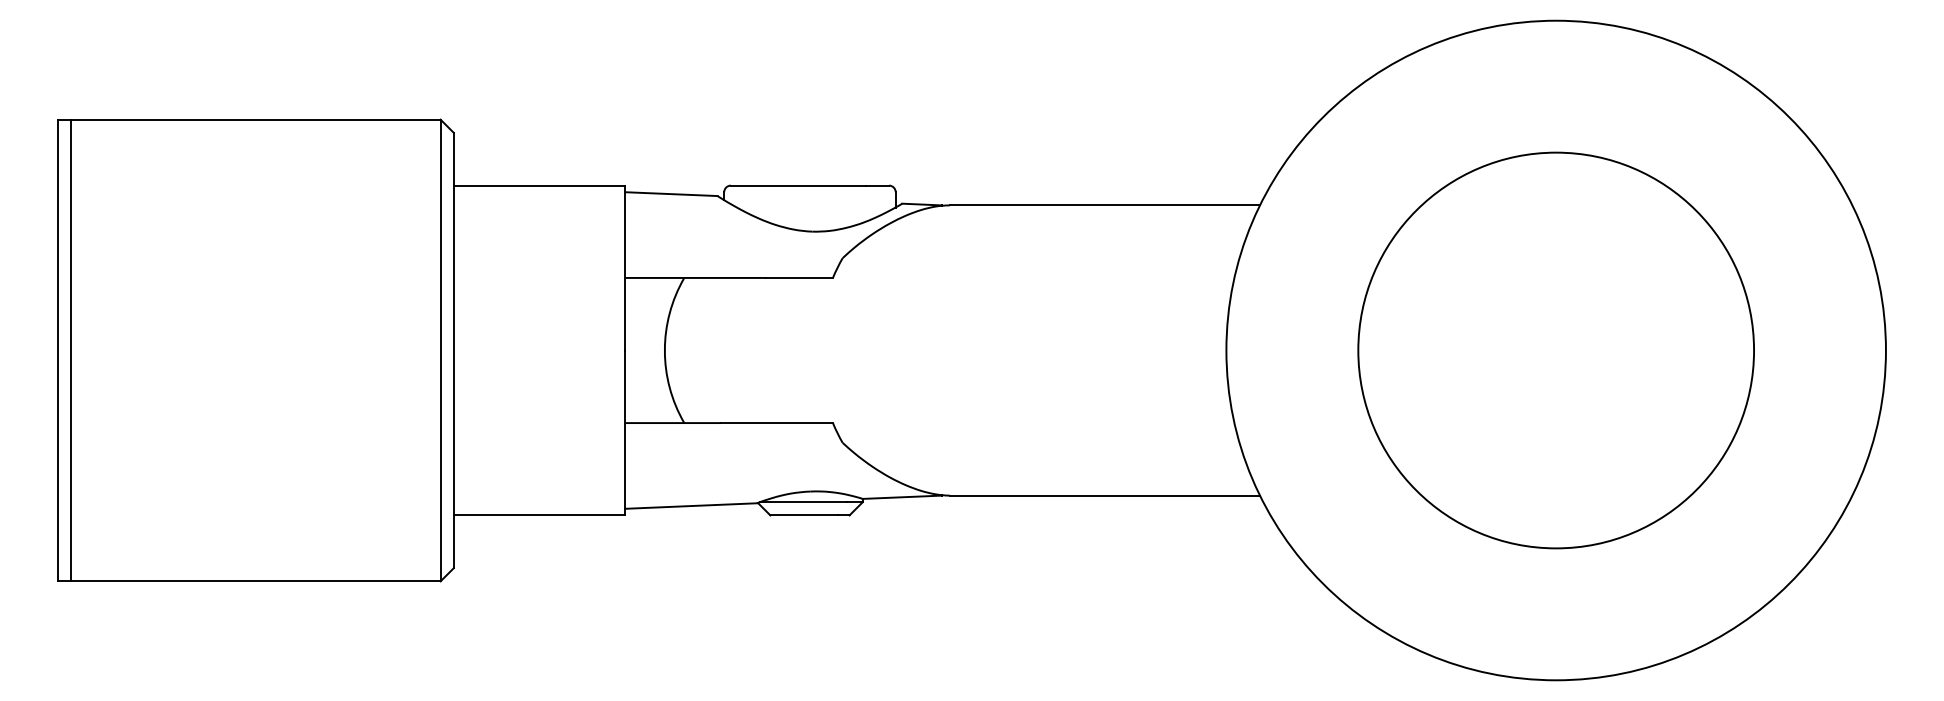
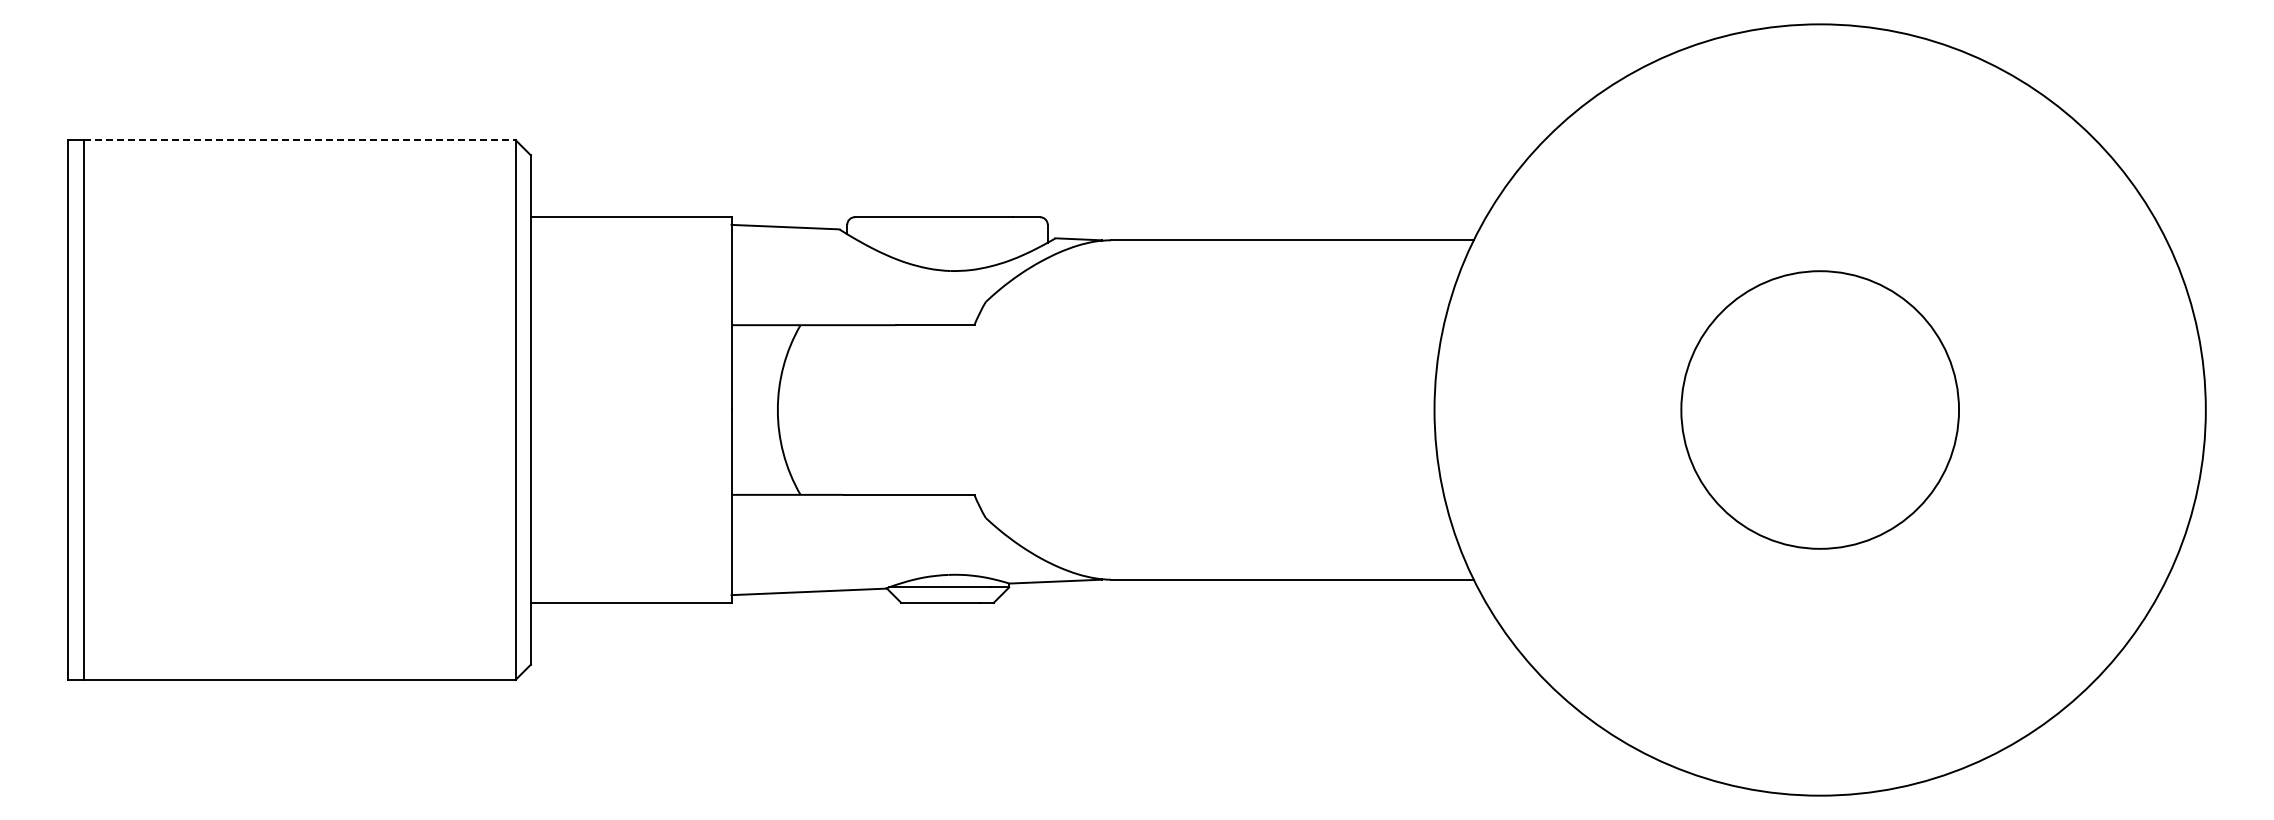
line: (255, 120) -> (299, 140), solid -> dashed
circle: (1555, 350) -> (1819, 409), size x0.6

